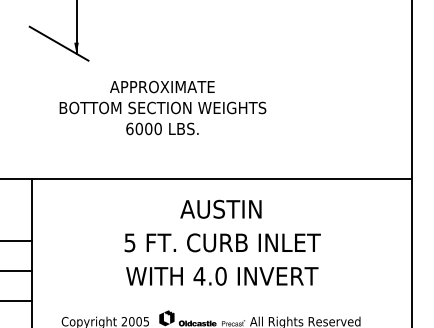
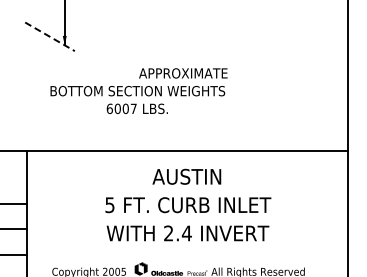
line: (59, 43) -> (50, 36), solid -> dashed
text: (162, 87) -> (183, 73), moved
text: (157, 128) -> (133, 108), 6000 -> 6007
text: (209, 276) -> (177, 233), 4.0 -> 2.4

